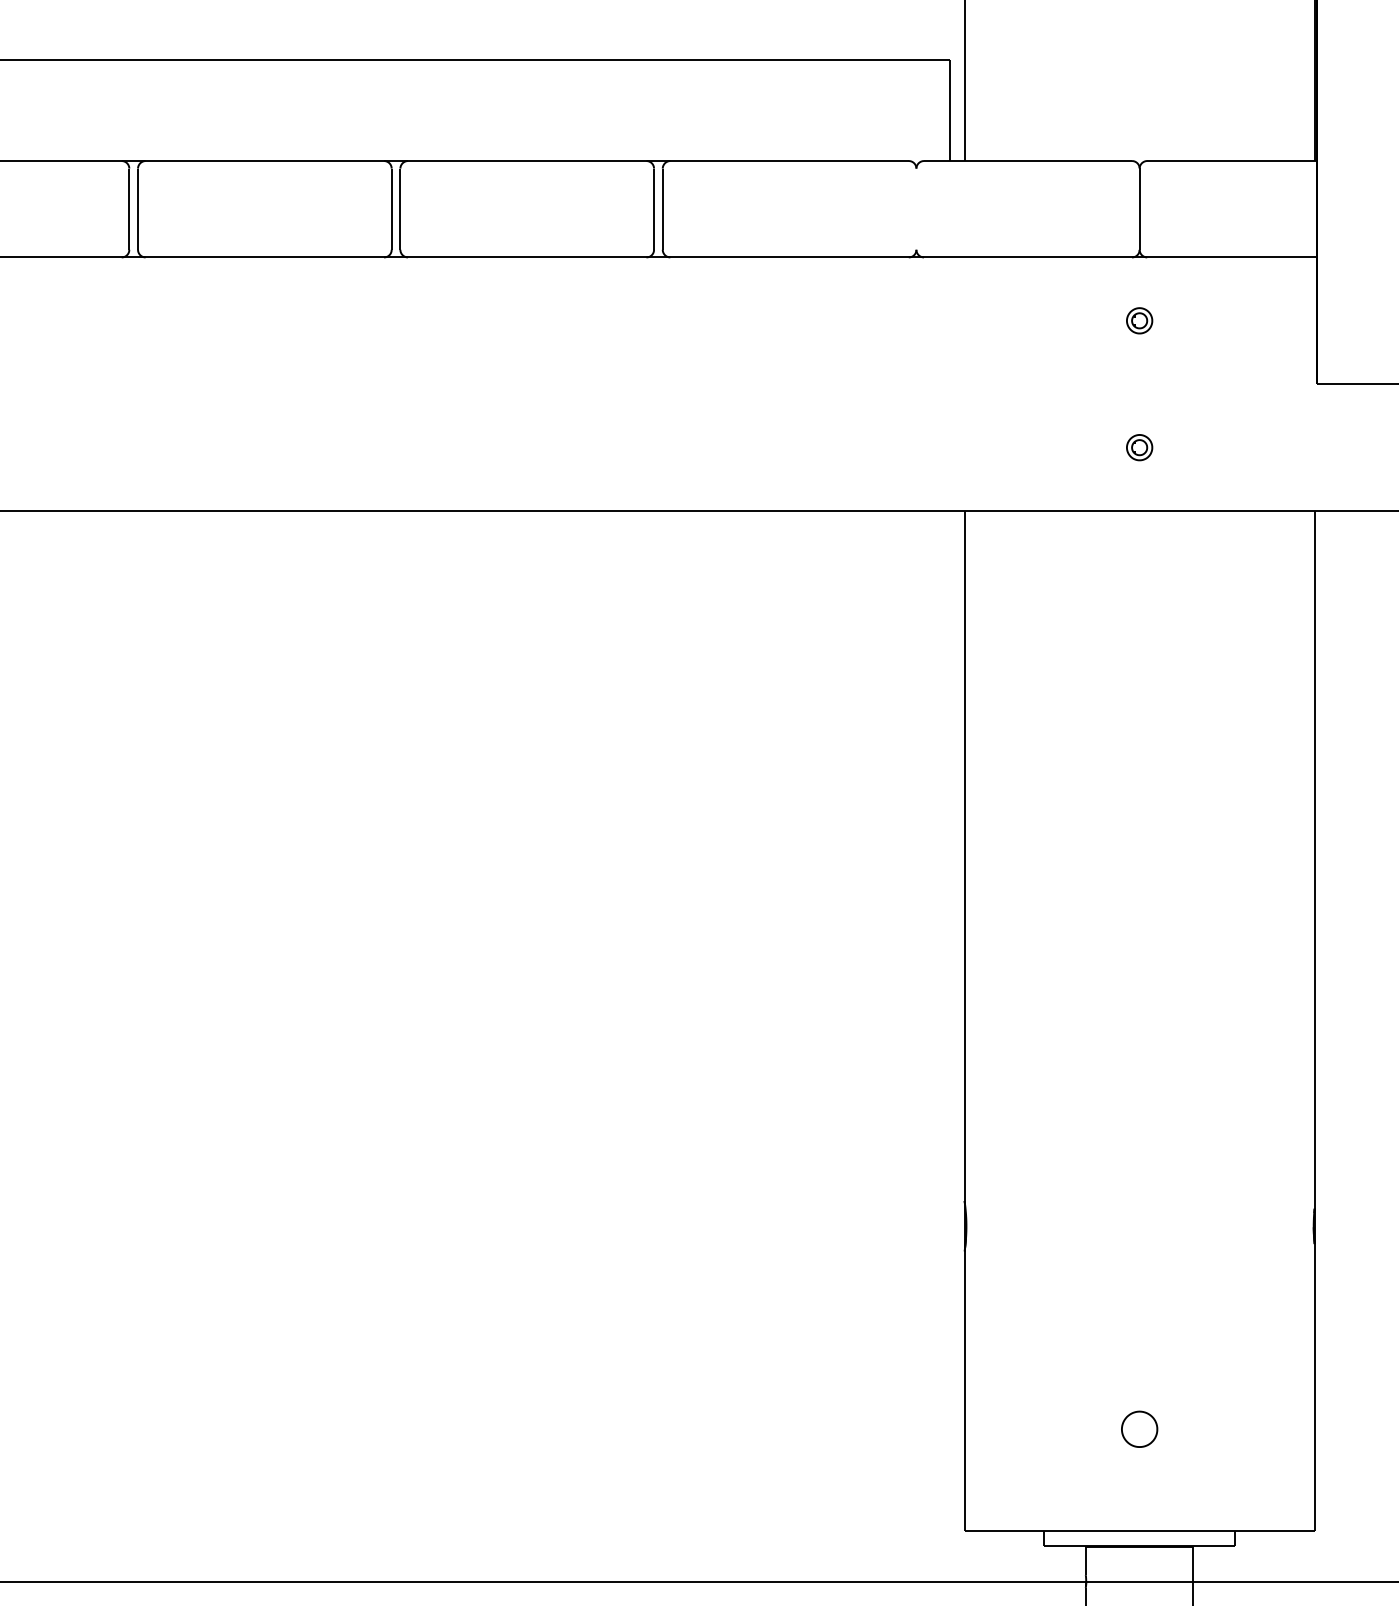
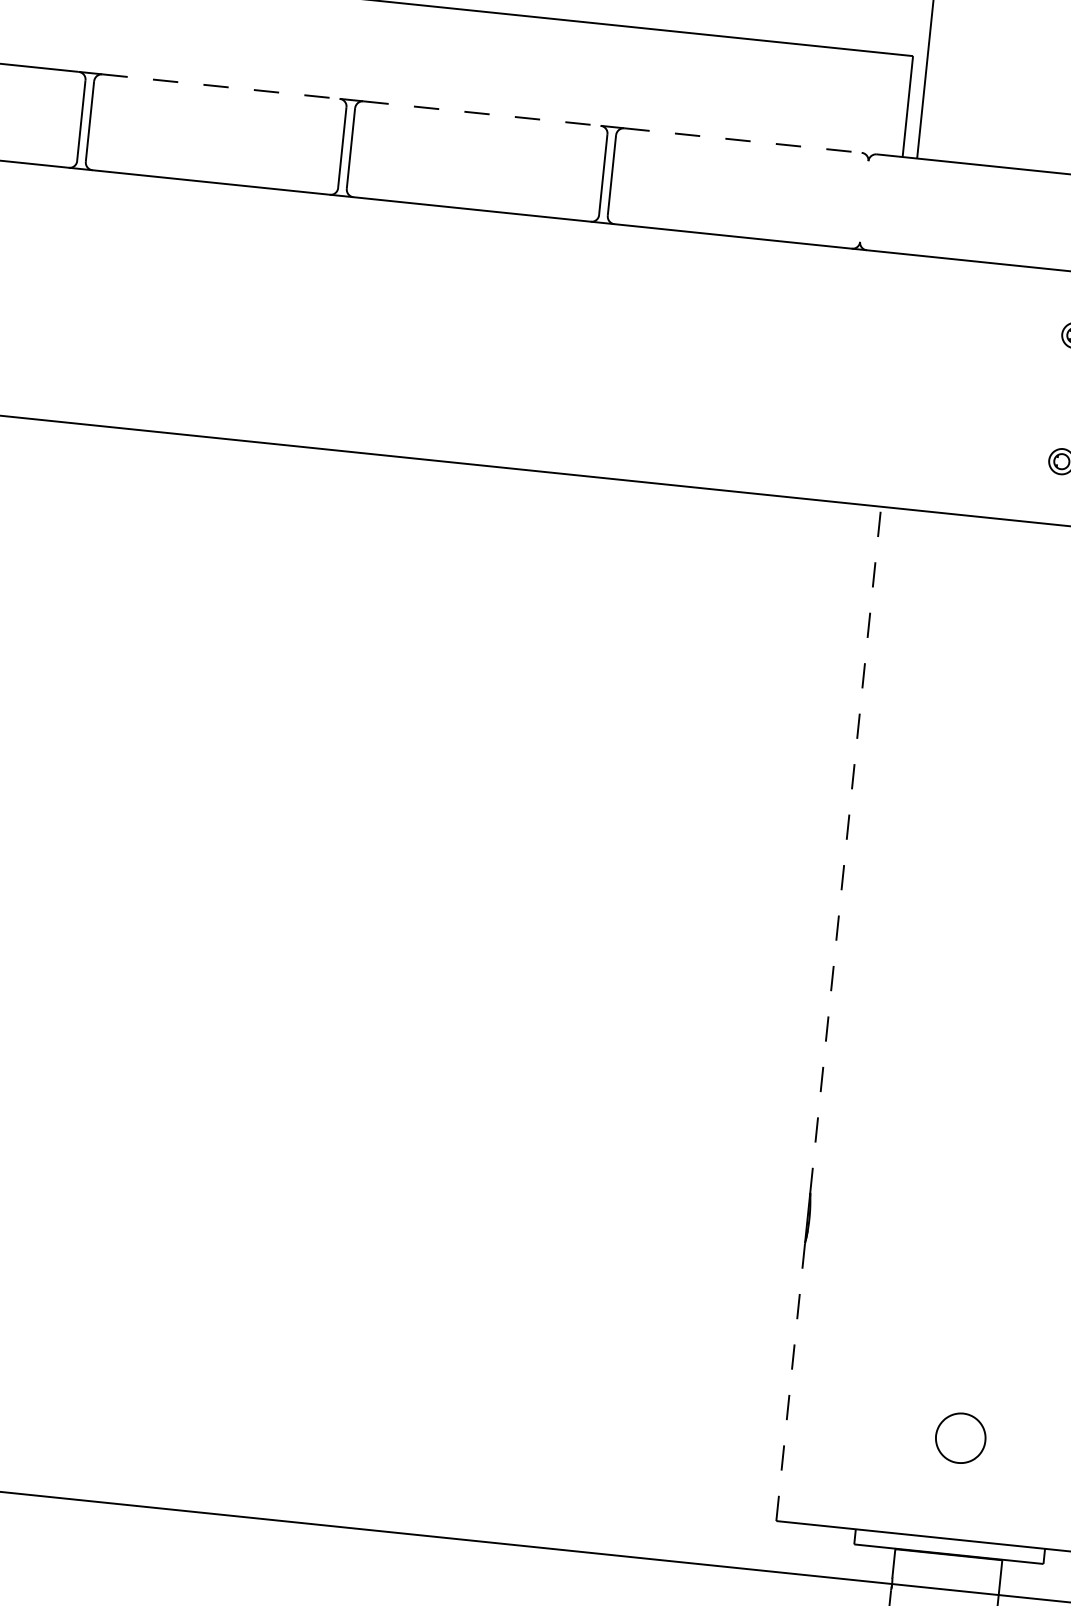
line: (265, 161) -> (221, 87), solid -> dashed
line: (527, 161) -> (482, 114), solid -> dashed
line: (790, 161) -> (743, 141), solid -> dashed
line: (964, 856) -> (845, 850), solid -> dashed
line: (964, 1391) -> (790, 1382), solid -> dashed
part: (1139, 1428) -> (960, 1437), size x1.4

